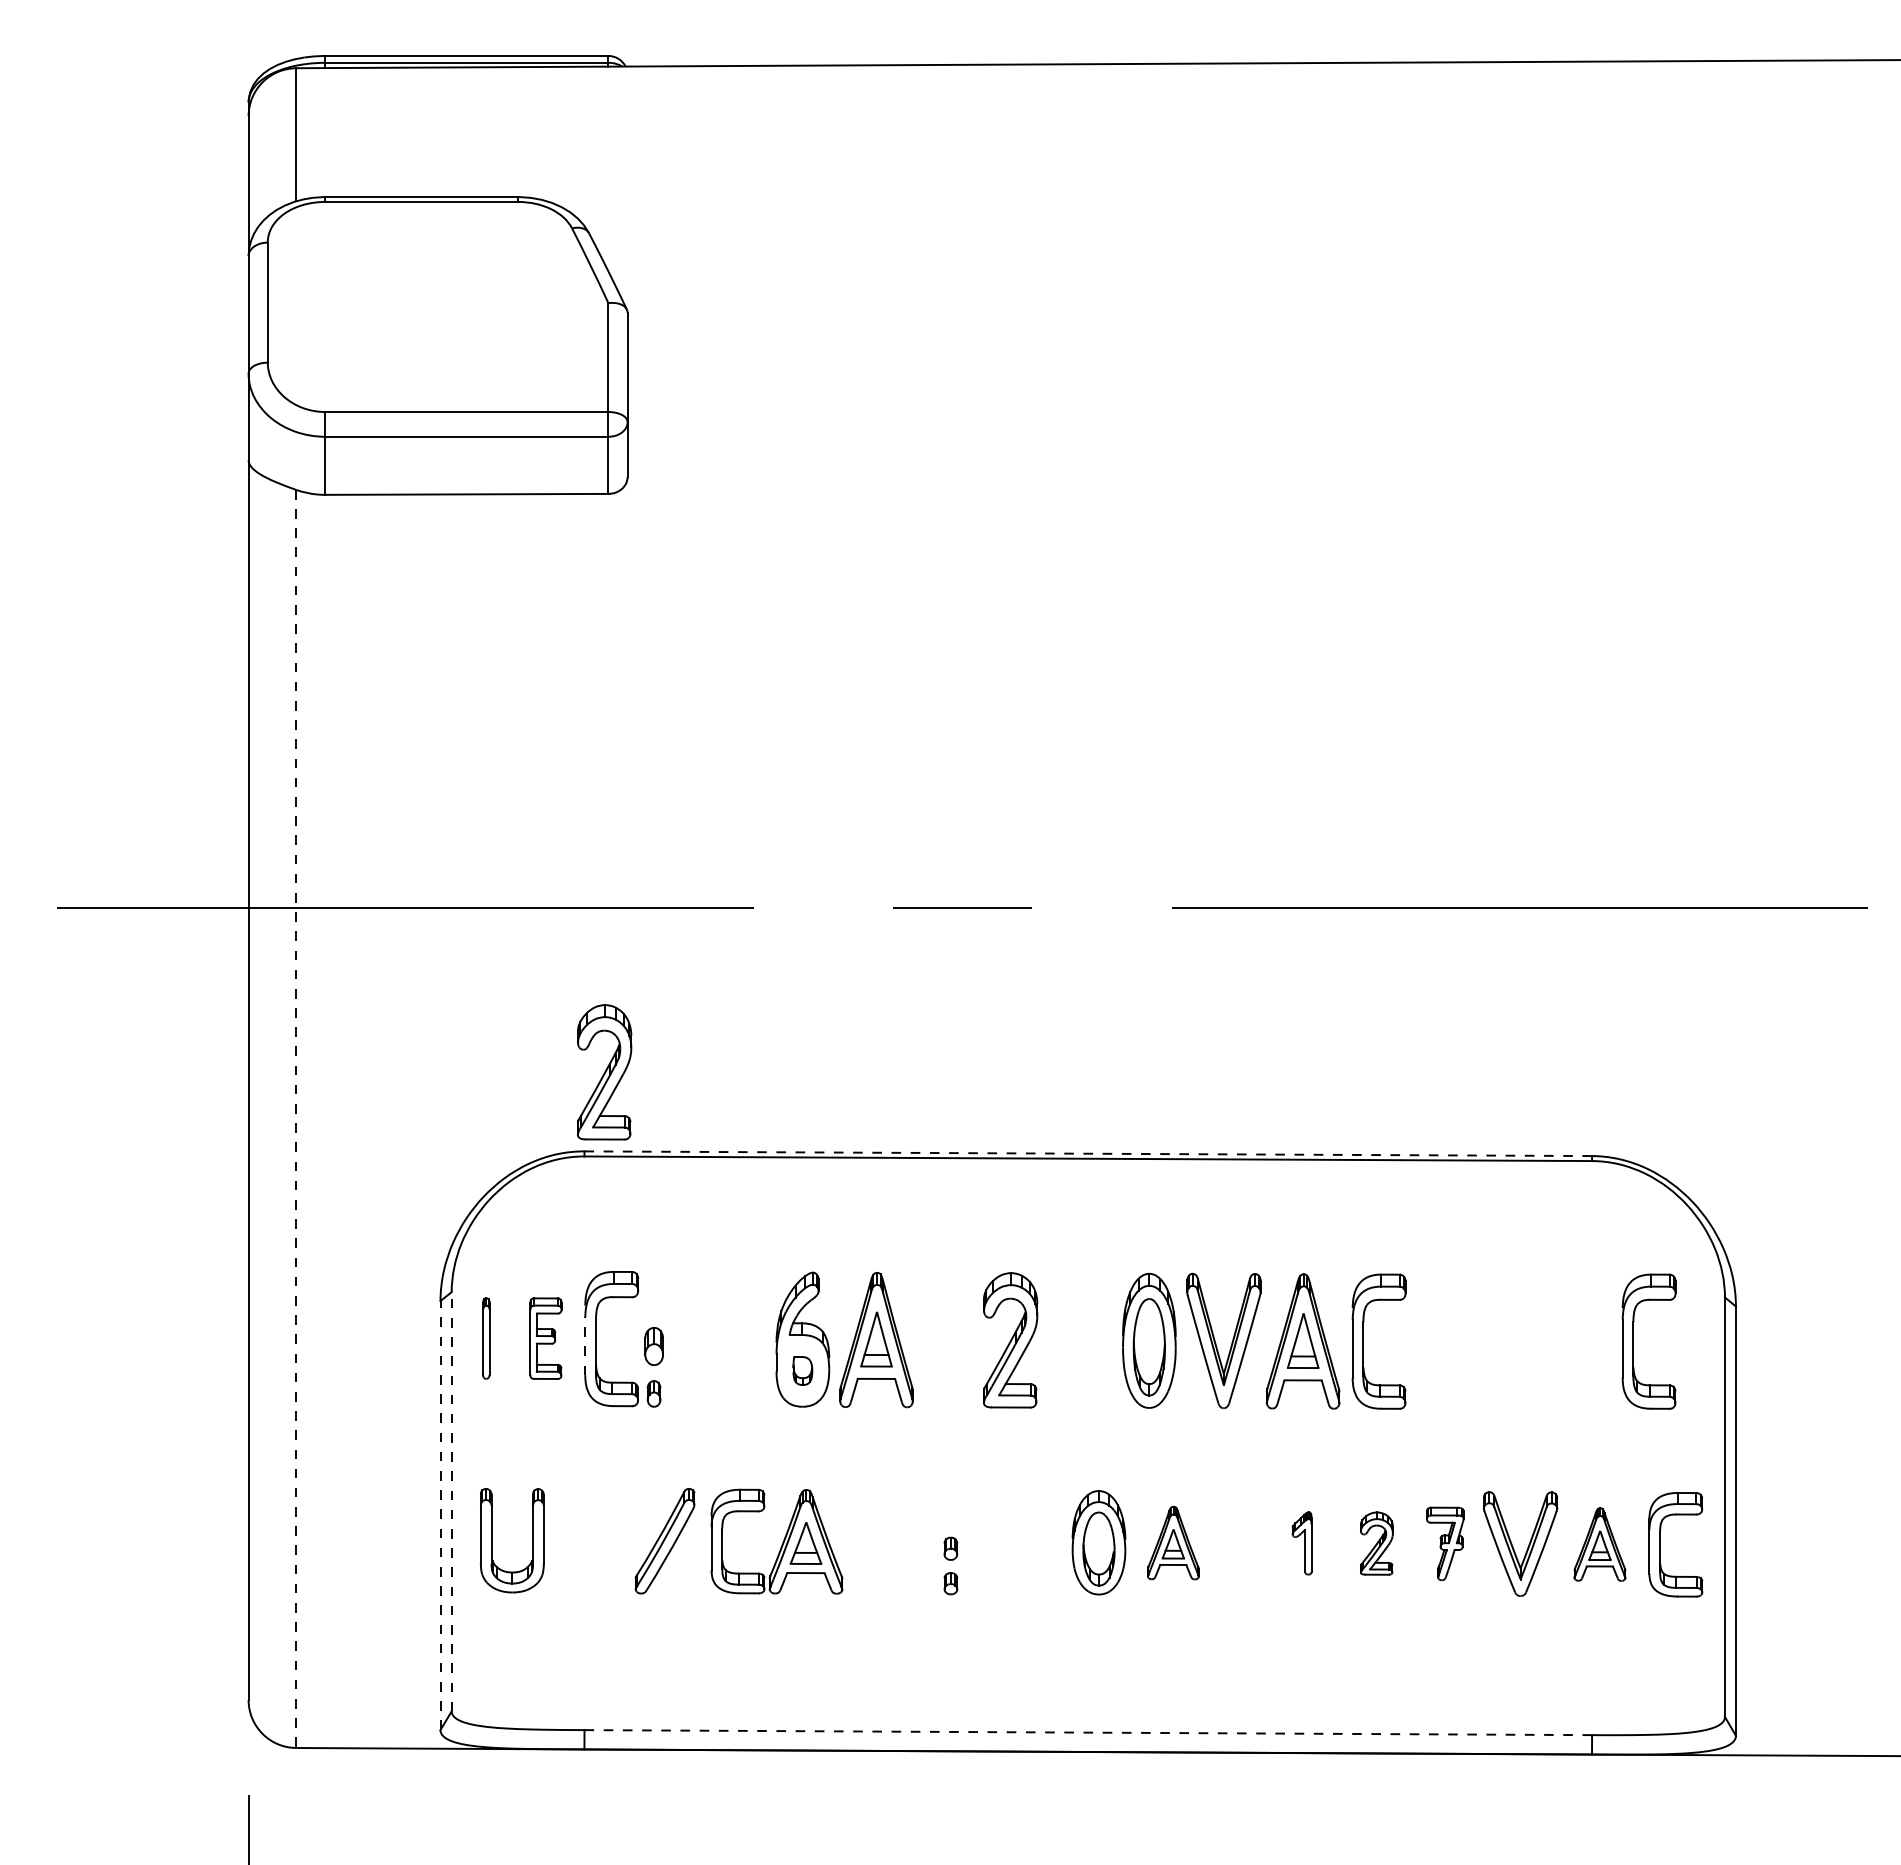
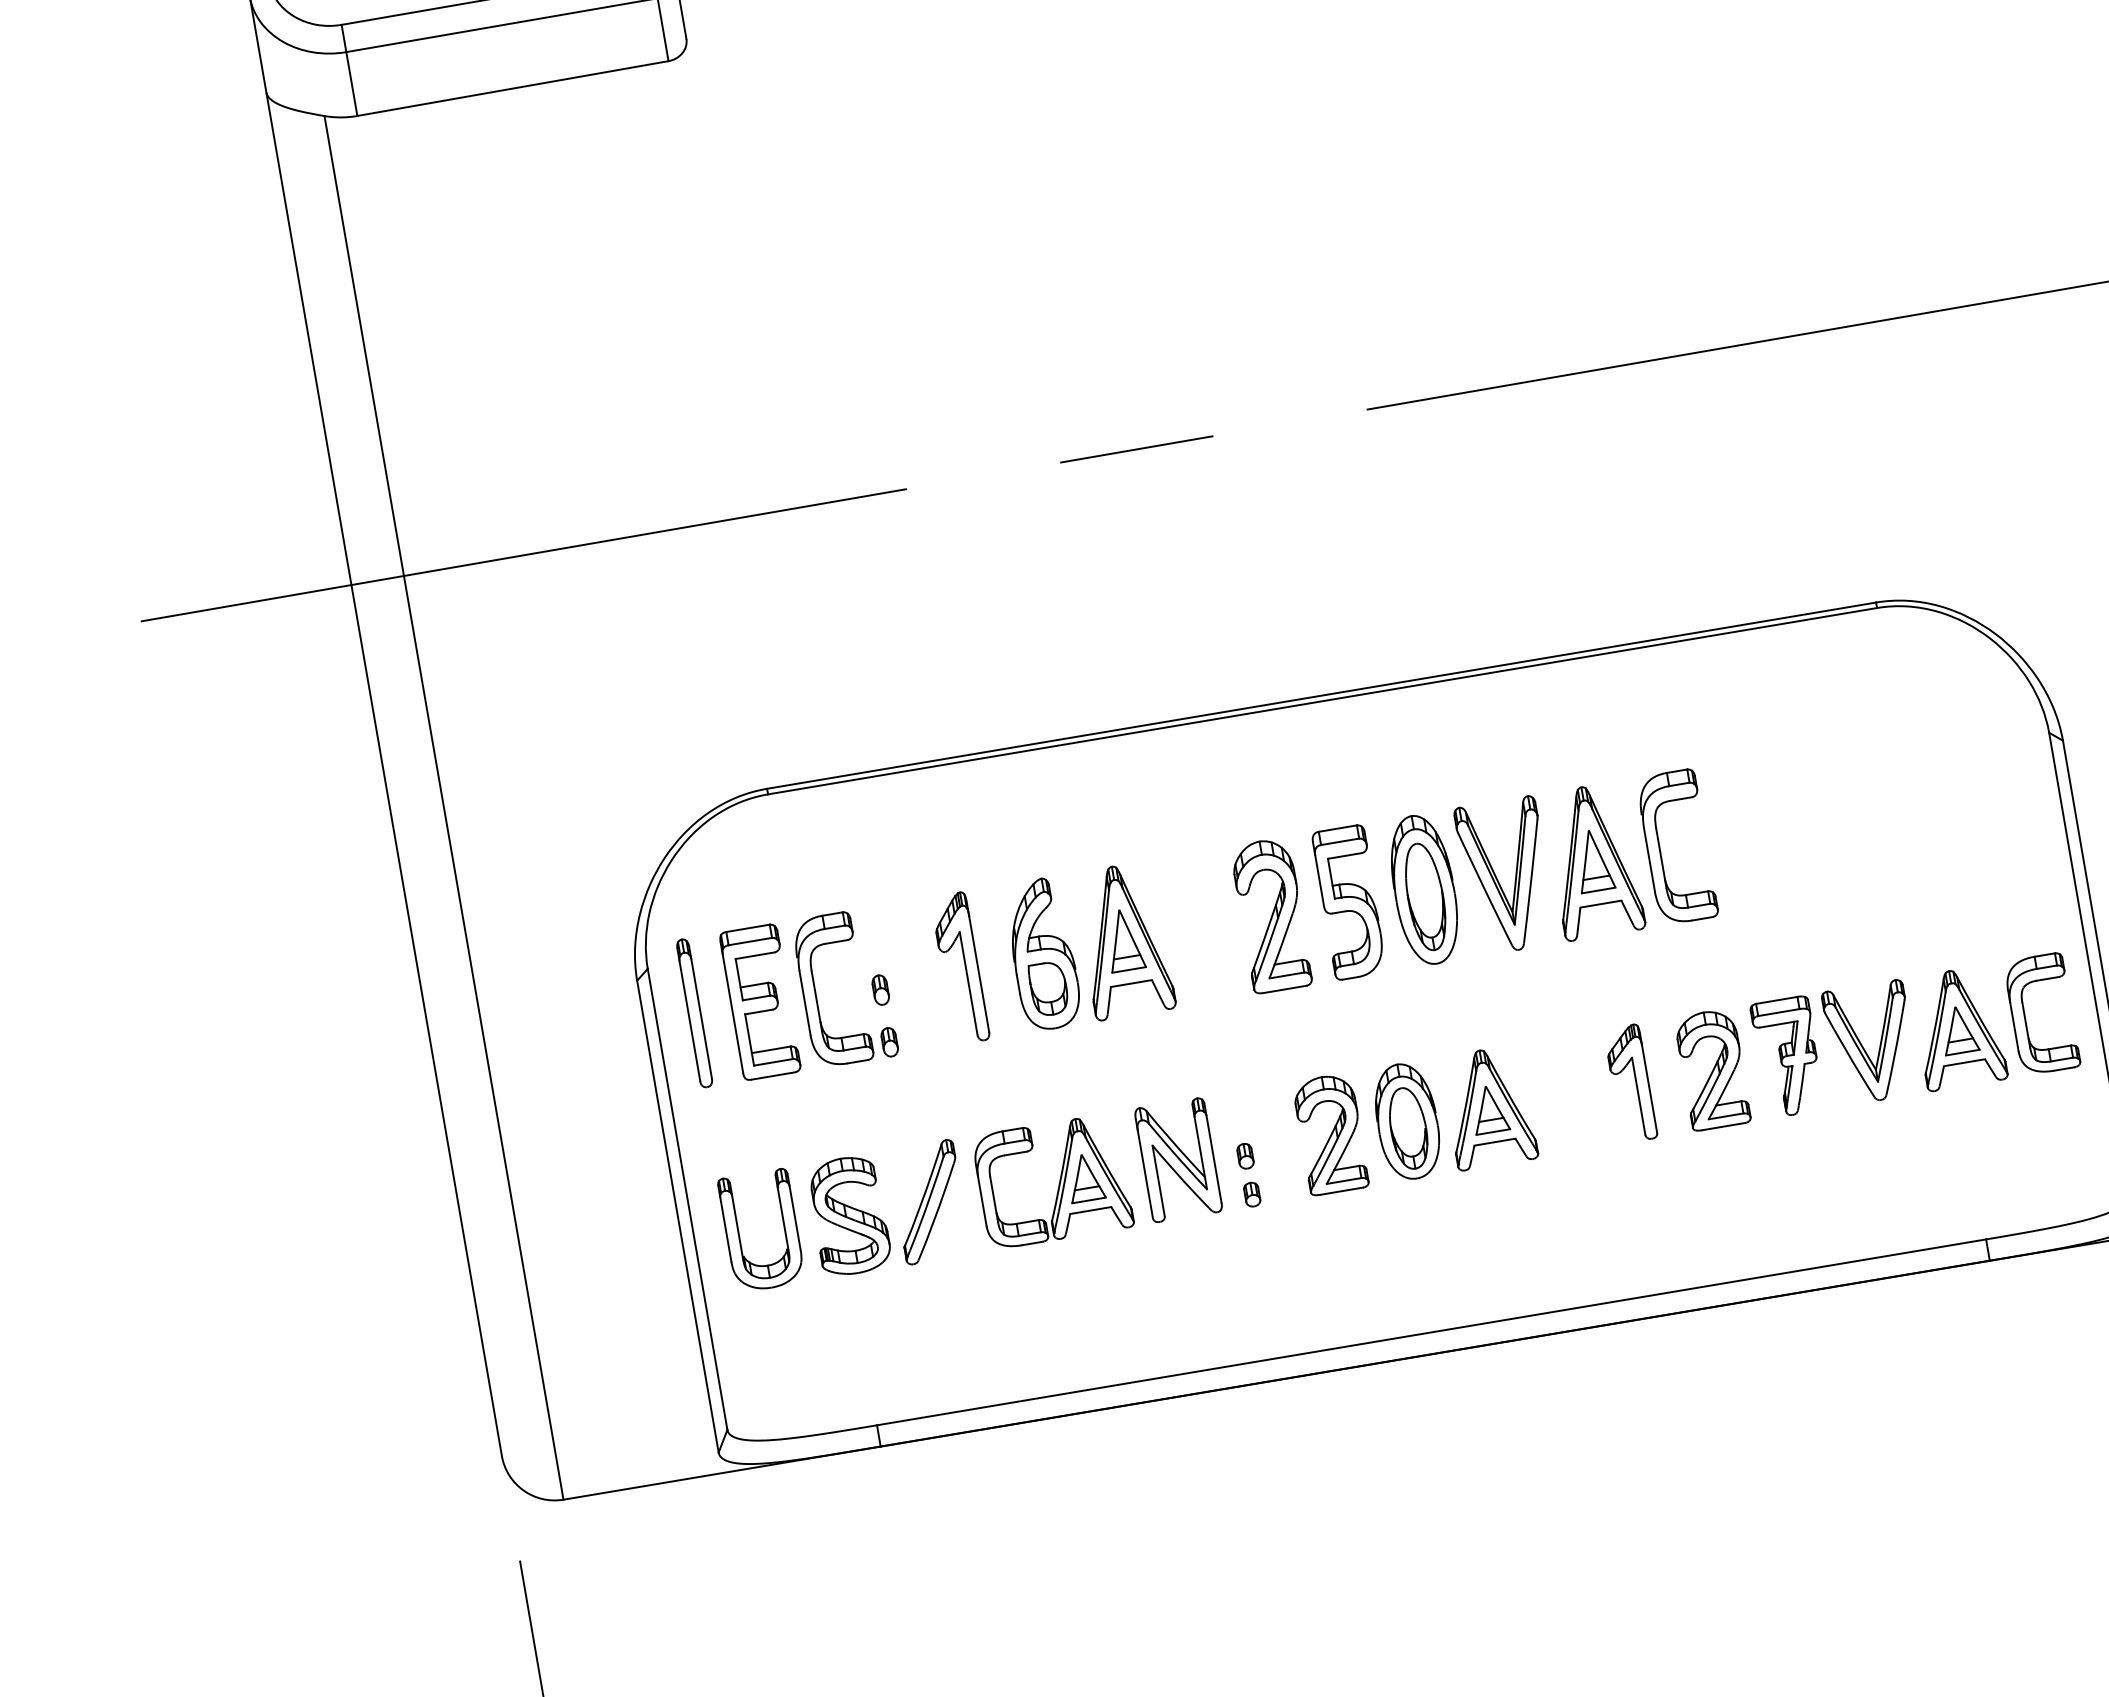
part: (604, 1072) -> (774, 698), removed
line: (296, 1119) -> (444, 808), dashed -> solid
line: (1088, 1153) -> (1321, 695), dashed -> solid
part: (486, 1338) -> (694, 1013), size x1.67
part: (545, 1338) -> (759, 1002), size x1.67
part: (727, 1339) -> (960, 968), added
part: (1081, 1340) -> (1349, 902), added
part: (1633, 1341) -> (1956, 798), removed
line: (585, 1346) -> (805, 1003), dashed -> solid
part: (653, 1346) -> (880, 990), size x0.71
part: (802, 1370) -> (1048, 988), size x1.67
line: (451, 1501) -> (687, 1199), dashed -> solid
line: (440, 1515) -> (677, 1216), dashed -> solid
part: (591, 1540) -> (848, 1215), added
part: (890, 1541) -> (1177, 1159), added
part: (1029, 1542) -> (1330, 1134), added
part: (1173, 1542) -> (1489, 1107), size x1.43
part: (1301, 1543) -> (1630, 1083), size x1.67
part: (1376, 1543) -> (1712, 1069), size x1.67
part: (1445, 1543) -> (1788, 1056), size x1.43
part: (1599, 1544) -> (1958, 1028), size x1.43
line: (1088, 1732) -> (1431, 1332), dashed -> solid

